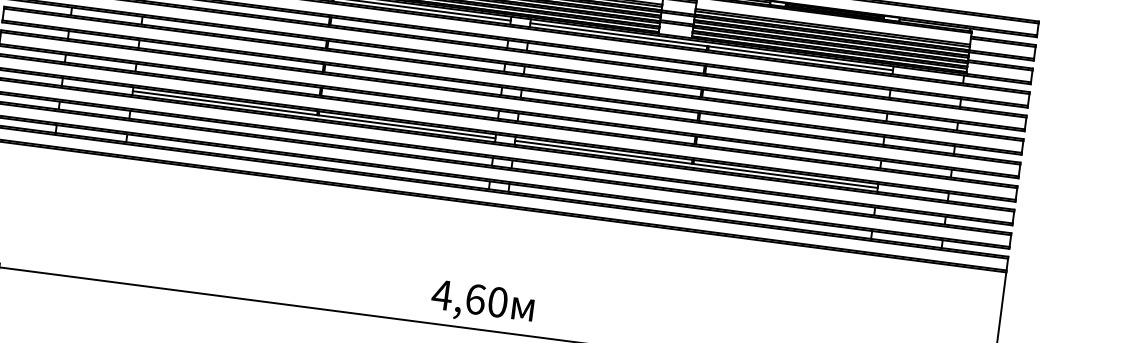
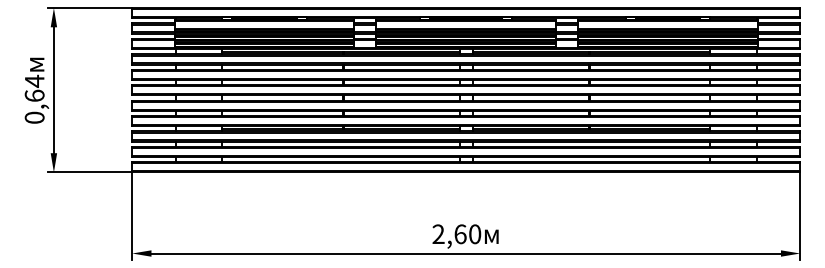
text: (442, 293) -> (438, 233), 4,60 -> 2,60

